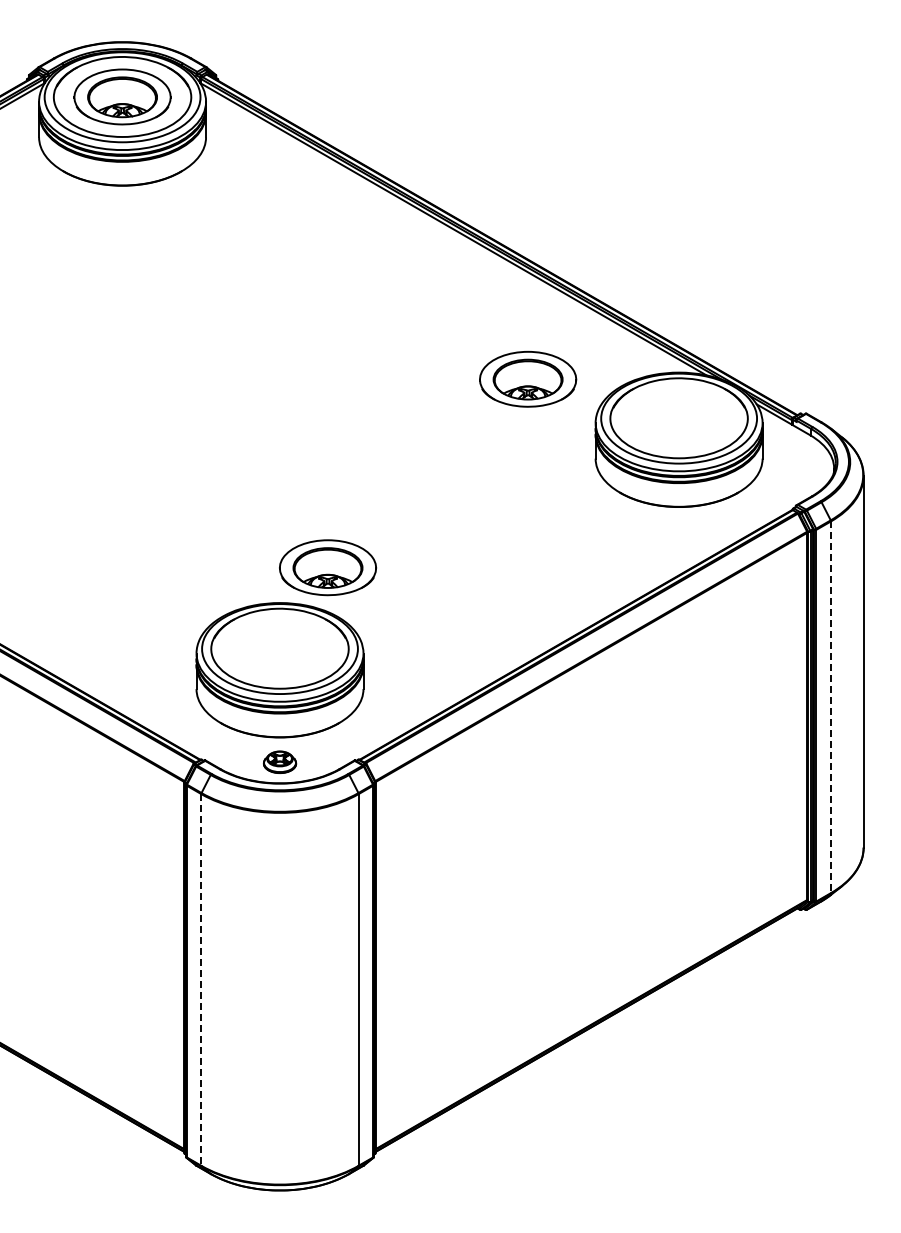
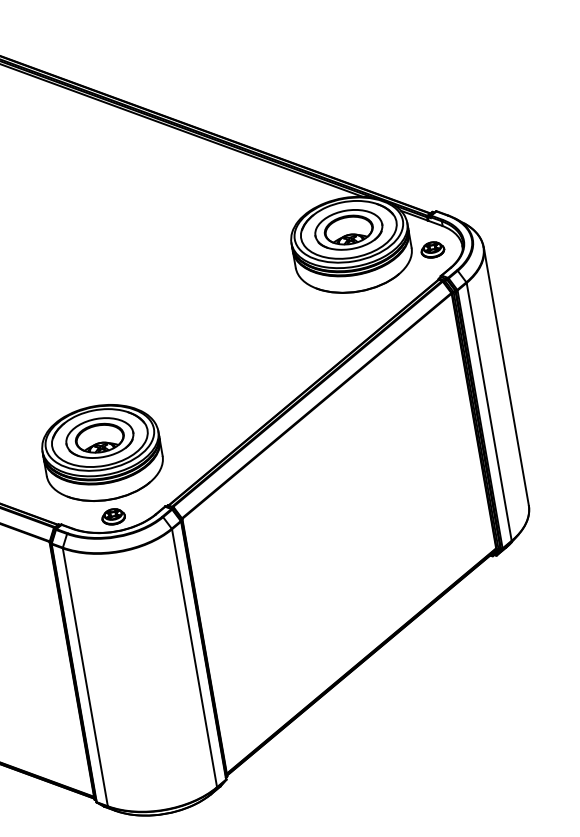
part: (528, 378) -> (348, 229), moved
part: (791, 466) -> (432, 249), added
part: (327, 567) -> (99, 437), moved
line: (831, 707) -> (489, 412), dashed -> solid
line: (201, 979) -> (85, 676), dashed -> solid

